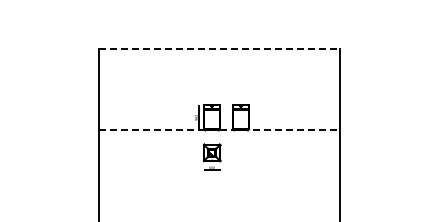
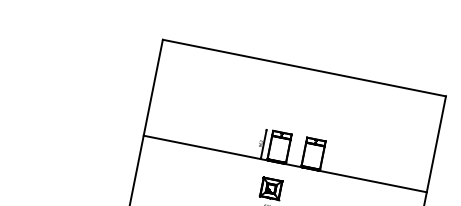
line: (219, 48) -> (304, 67), dashed -> solid
line: (219, 130) -> (285, 164), dashed -> solid

